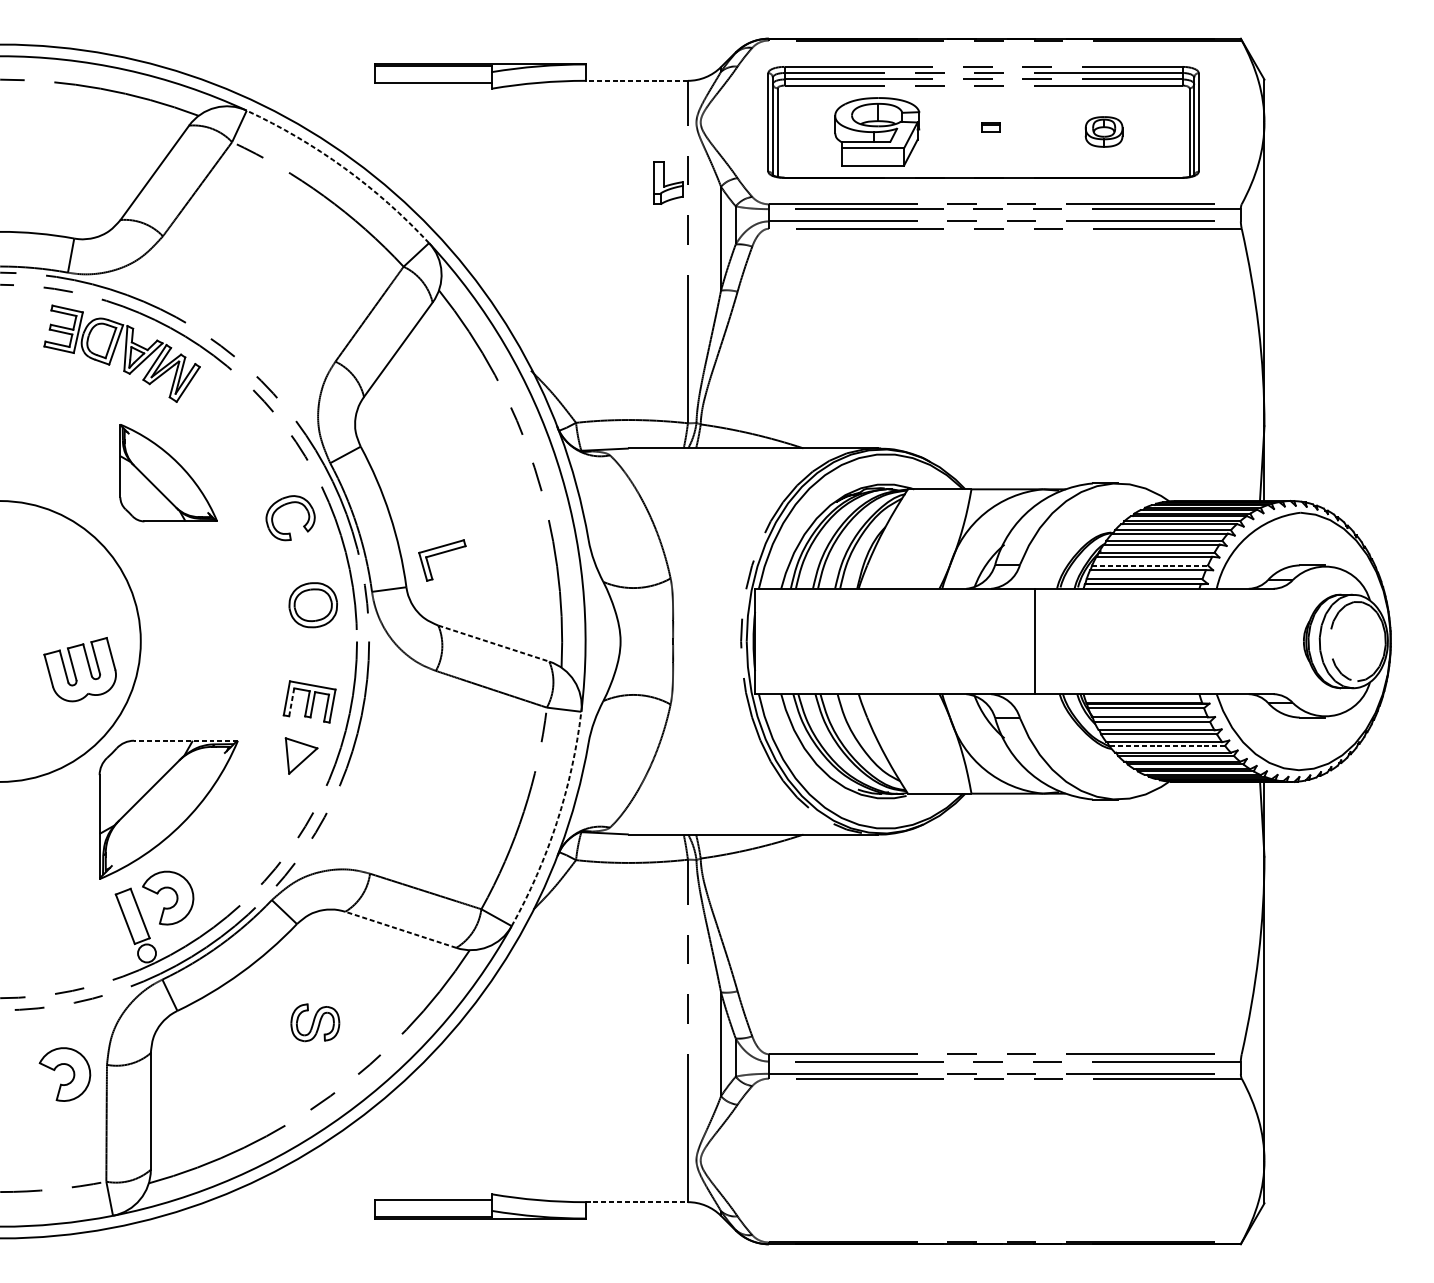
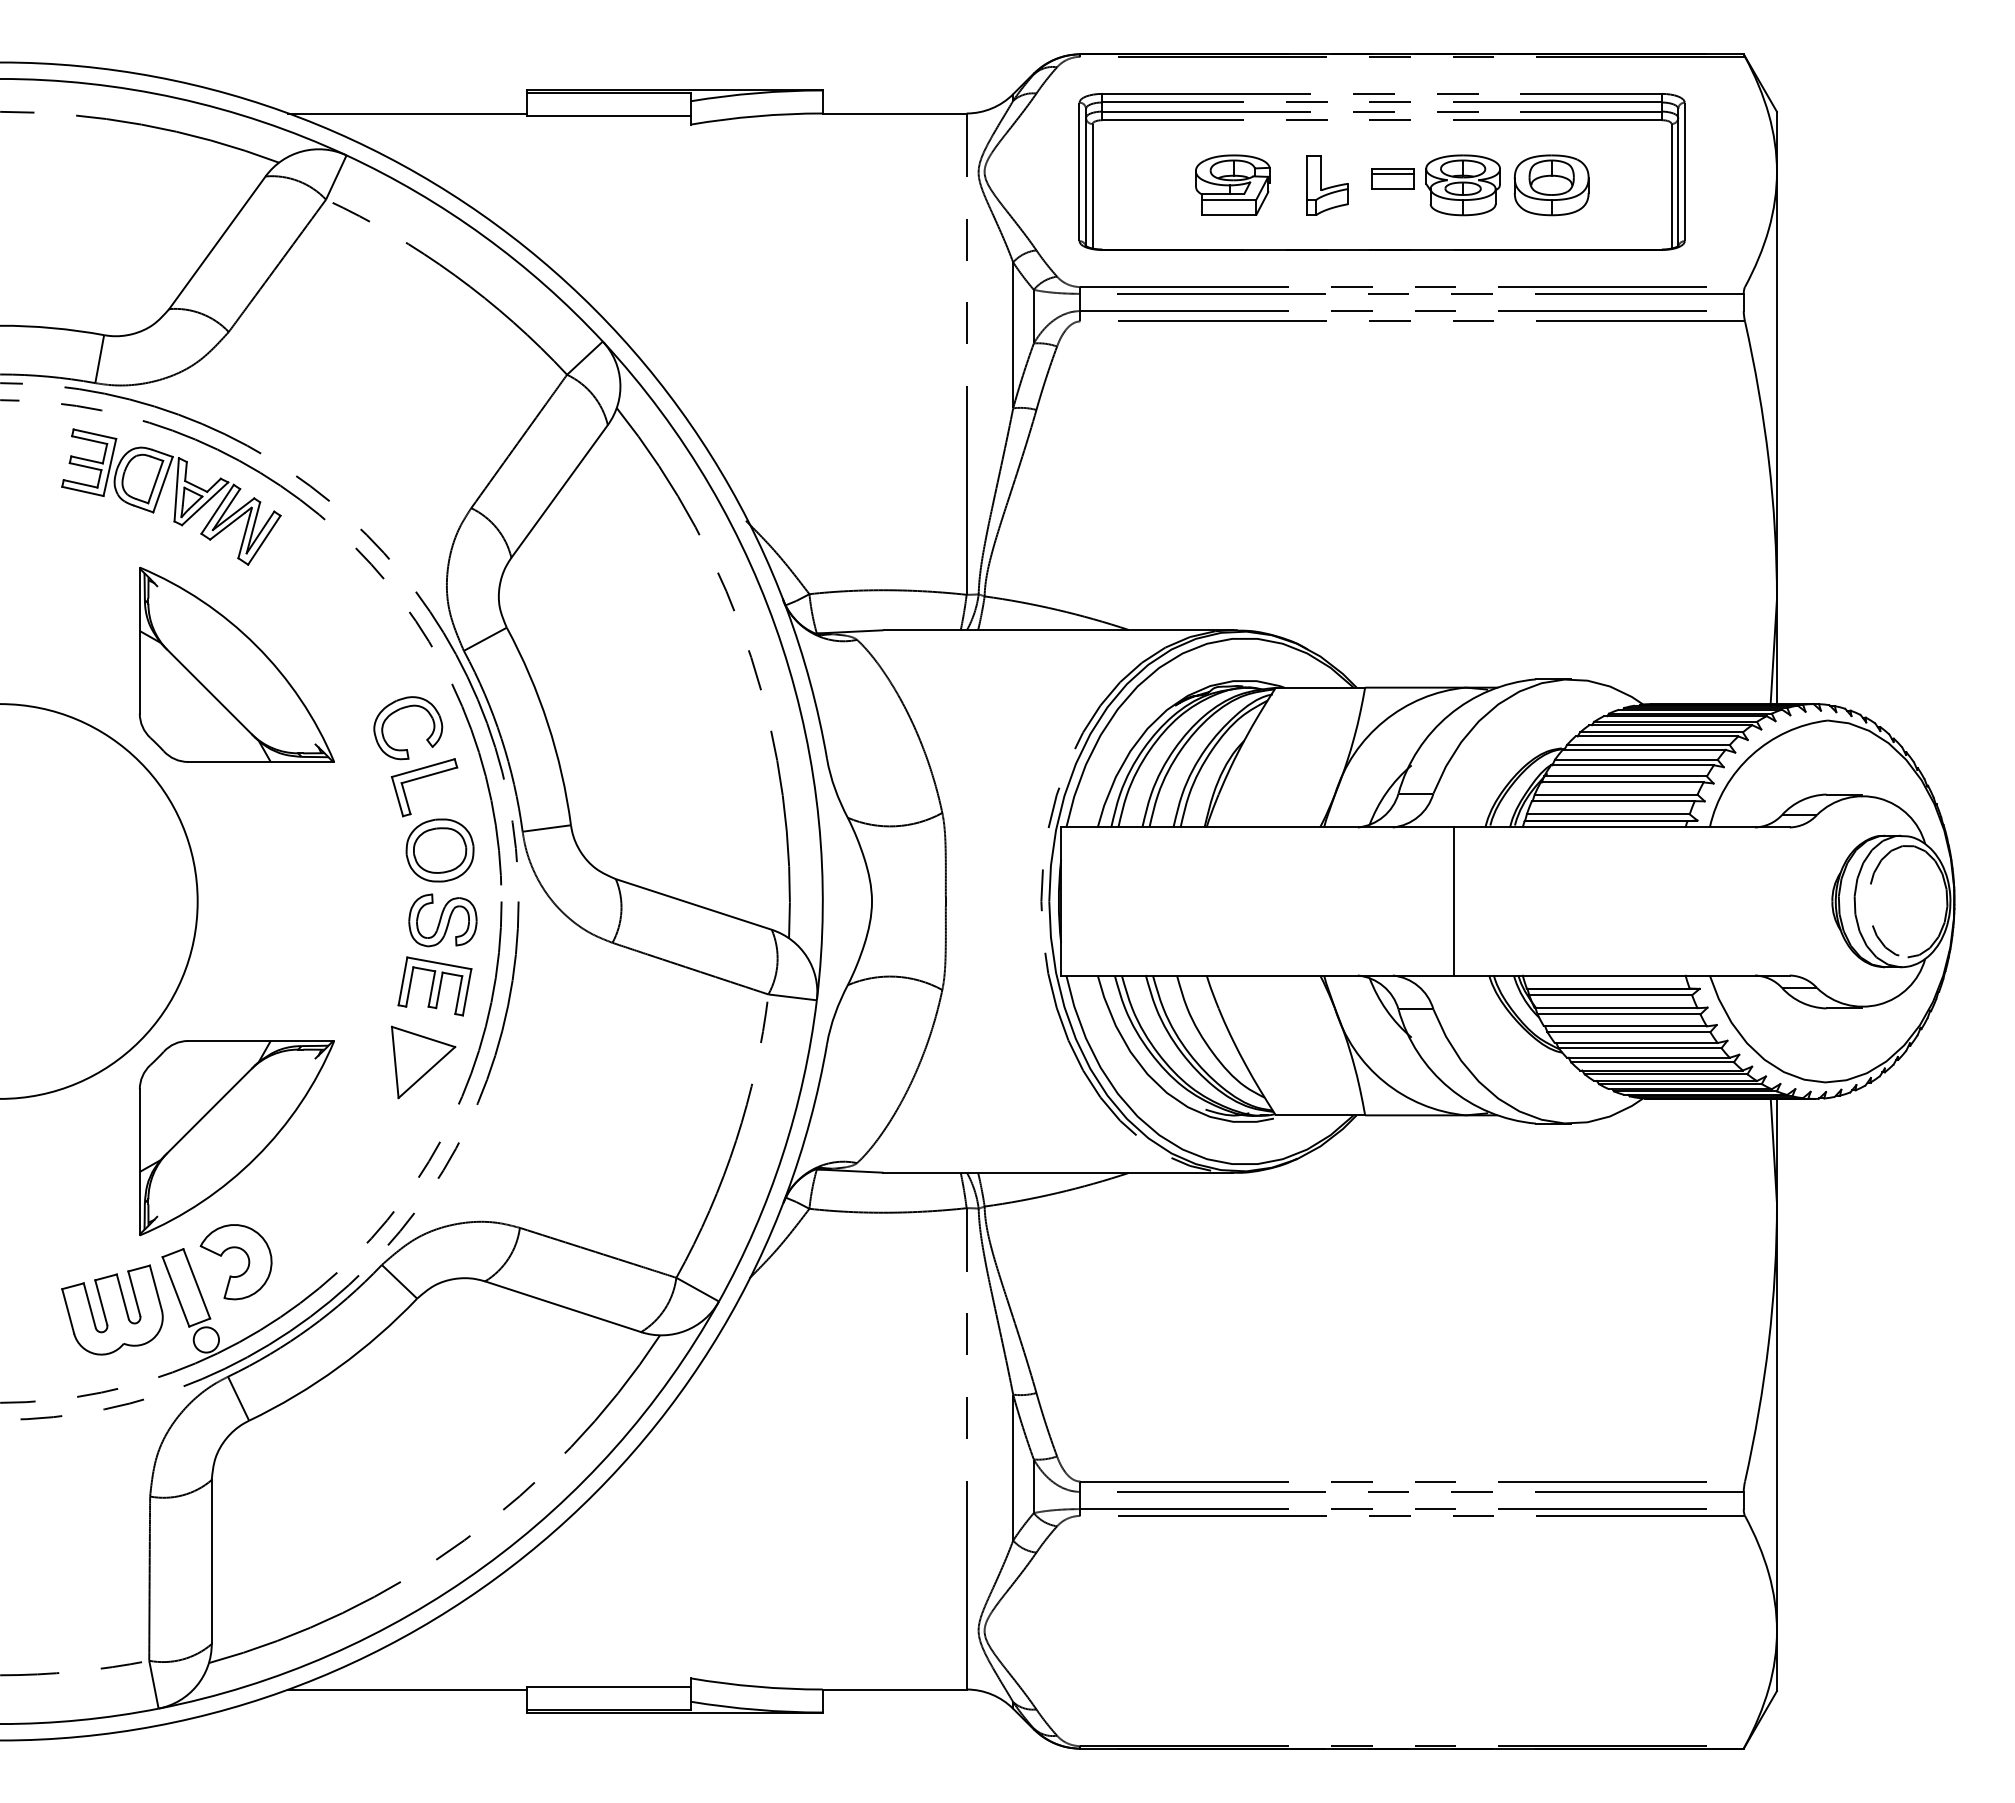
line: (290, 80) -> (407, 113), added
line: (636, 80) -> (894, 113), dashed -> solid
part: (990, 127) -> (1392, 178), size x1.67
part: (877, 131) -> (1232, 184), size x0.62
part: (1040, 132) -> (1462, 185), added
part: (1104, 132) -> (1551, 185), size x1.43
arc: (344, 168) -> (483, 236), dashed -> solid
part: (668, 183) -> (1327, 185), moved
part: (168, 472) -> (236, 664), size x1.43
part: (440, 553) -> (422, 778), moved
line: (1150, 565) -> (1616, 794), dashed -> solid
line: (494, 643) -> (694, 904), dashed -> solid
part: (80, 669) -> (112, 1309), moved
line: (291, 702) -> (409, 987), dashed -> solid
line: (185, 741) -> (260, 1041), dashed -> solid
line: (1166, 746) -> (1639, 1048), dashed -> solid
part: (301, 756) -> (423, 1062), size x1.43
arc: (556, 822) -> (782, 1155), dashed -> solid
line: (400, 929) -> (562, 1306), dashed -> solid
part: (315, 1022) -> (442, 920), moved
part: (72, 1079) -> (101, 1516), removed
line: (290, 1202) -> (407, 1689), added
line: (636, 1202) -> (894, 1689), dashed -> solid

